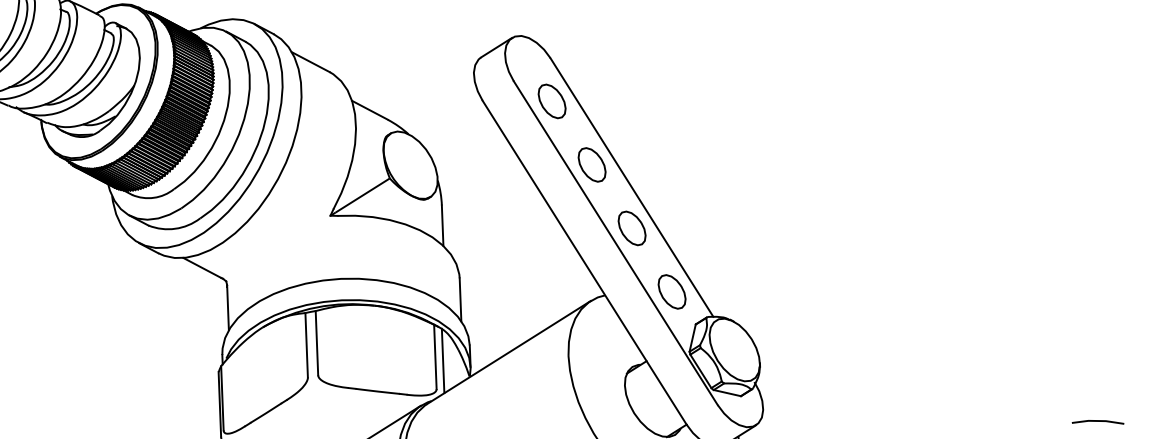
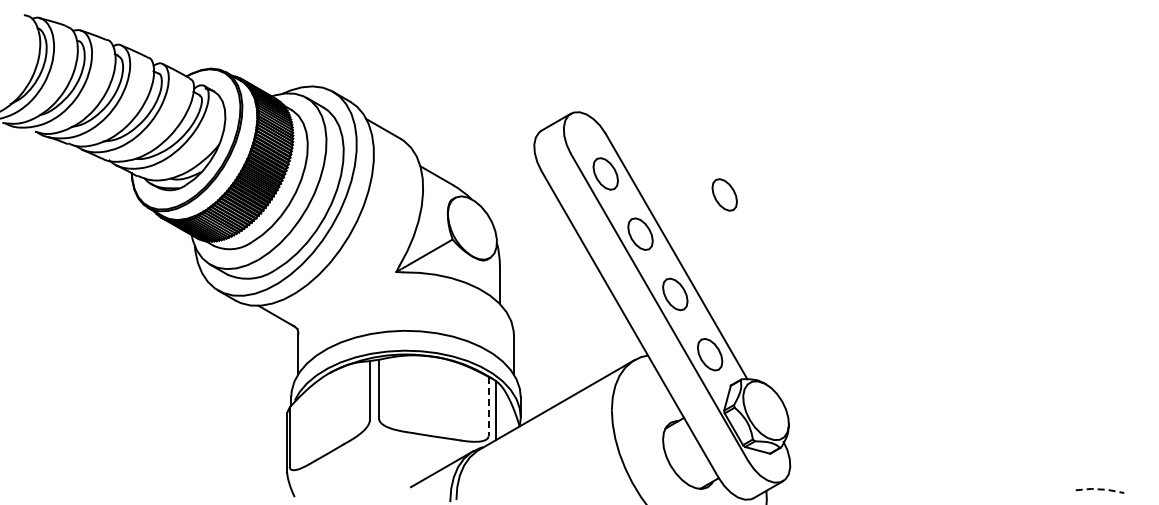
part: (680, 118) -> (724, 194), added
line: (435, 356) -> (488, 406), solid -> dashed
line: (1098, 421) -> (1100, 489), solid -> dashed

